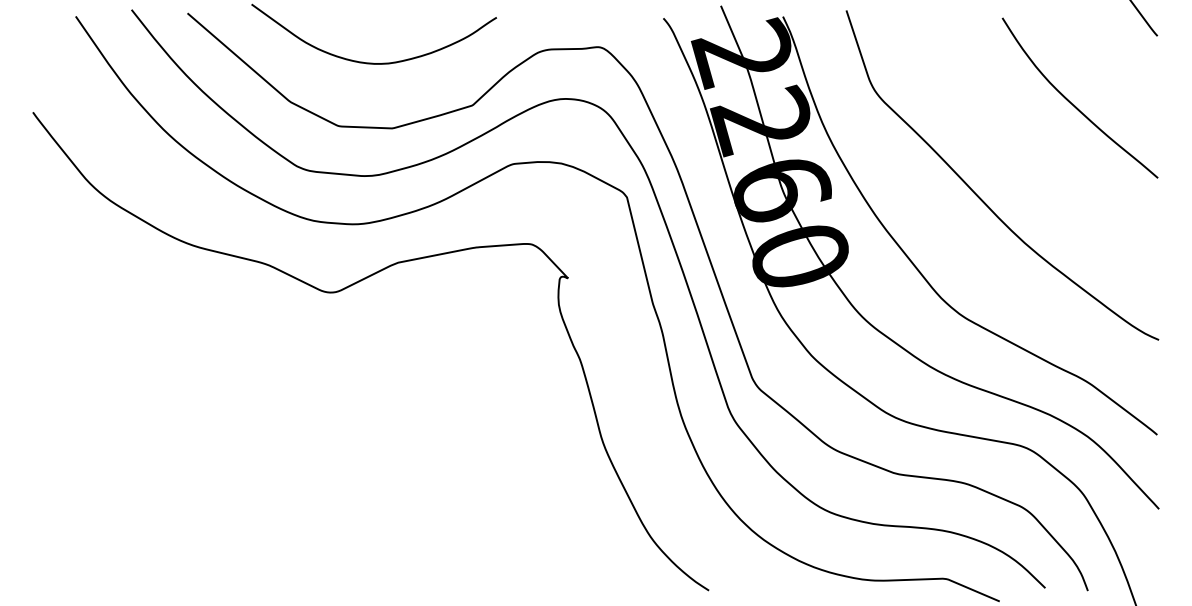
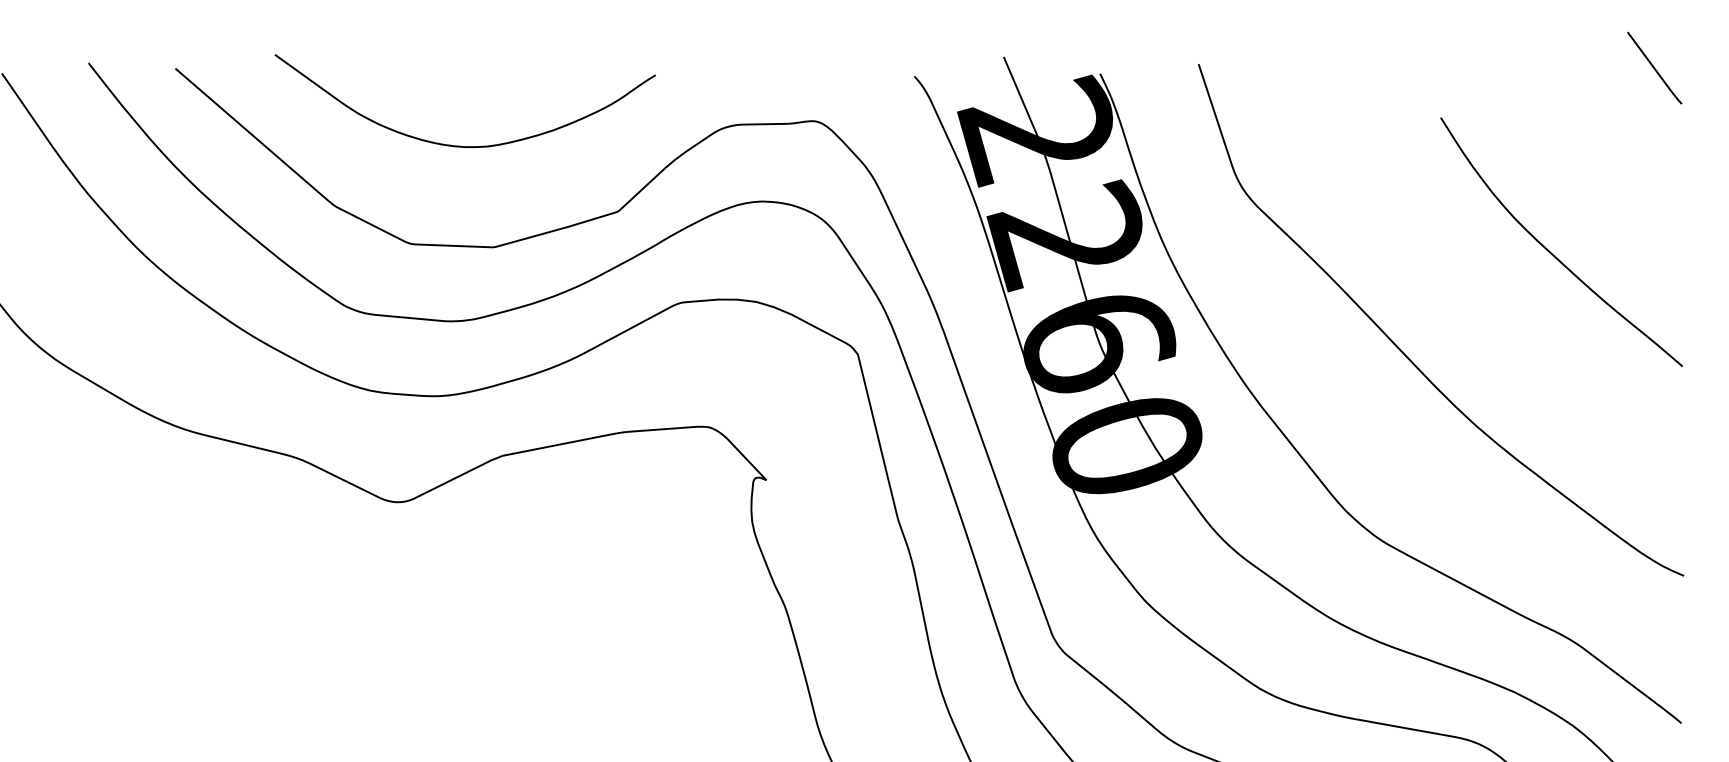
curve: (1074, 104) -> (1552, 252), moved

